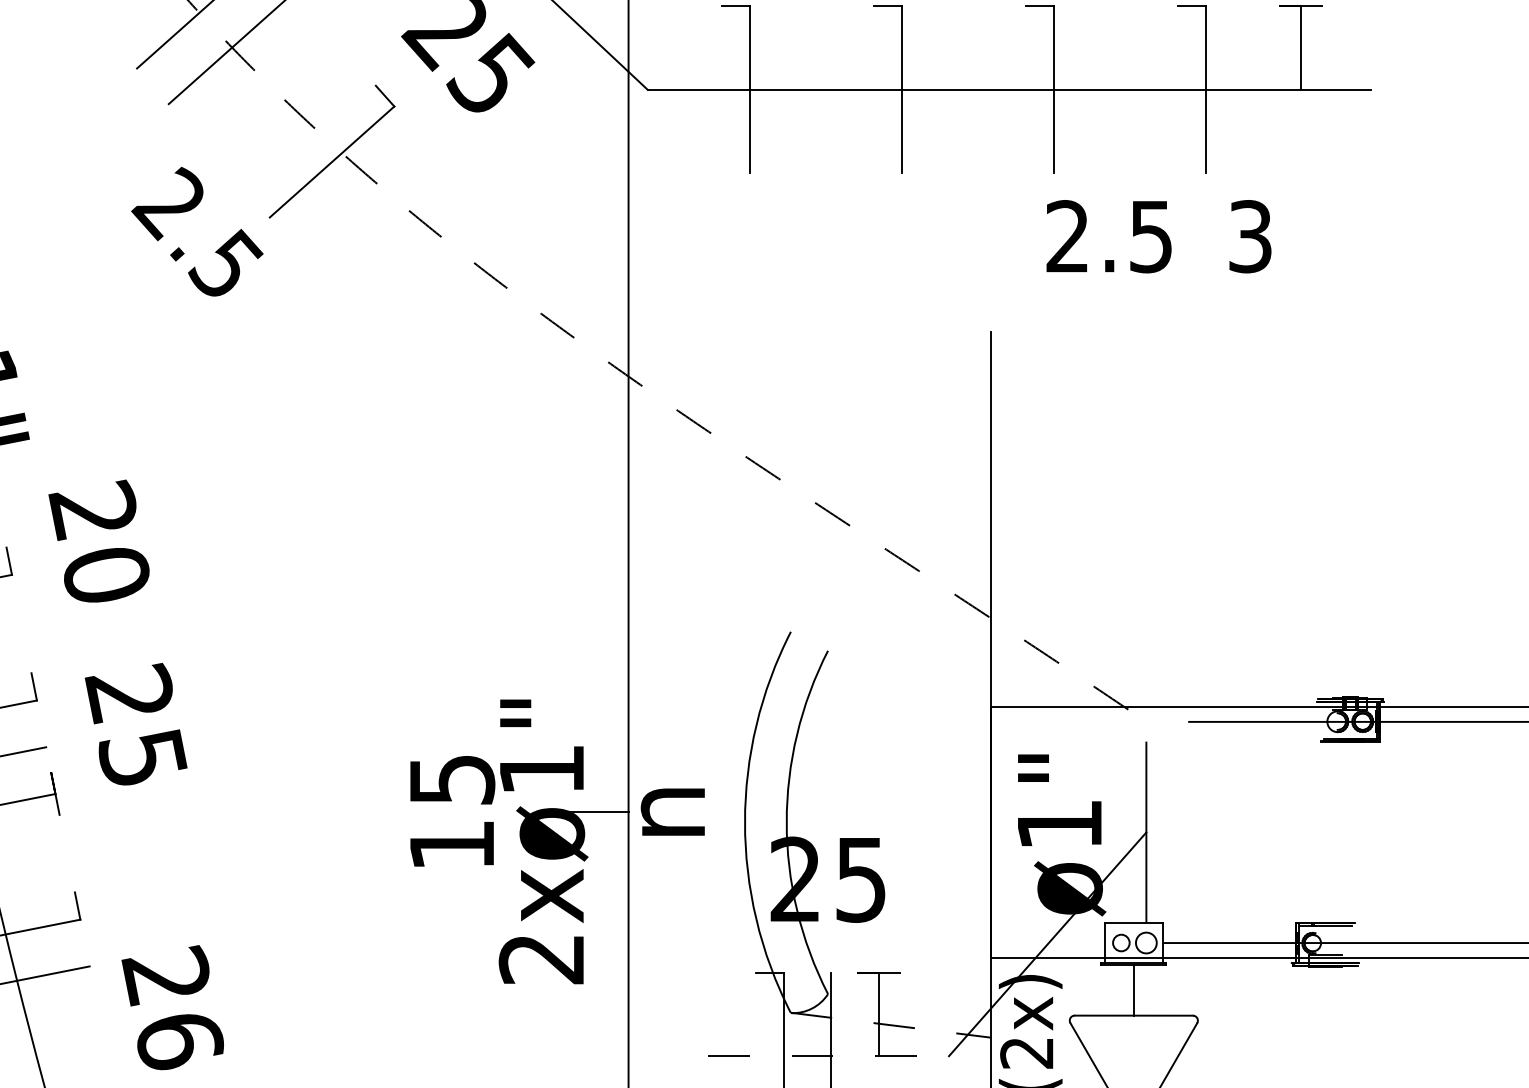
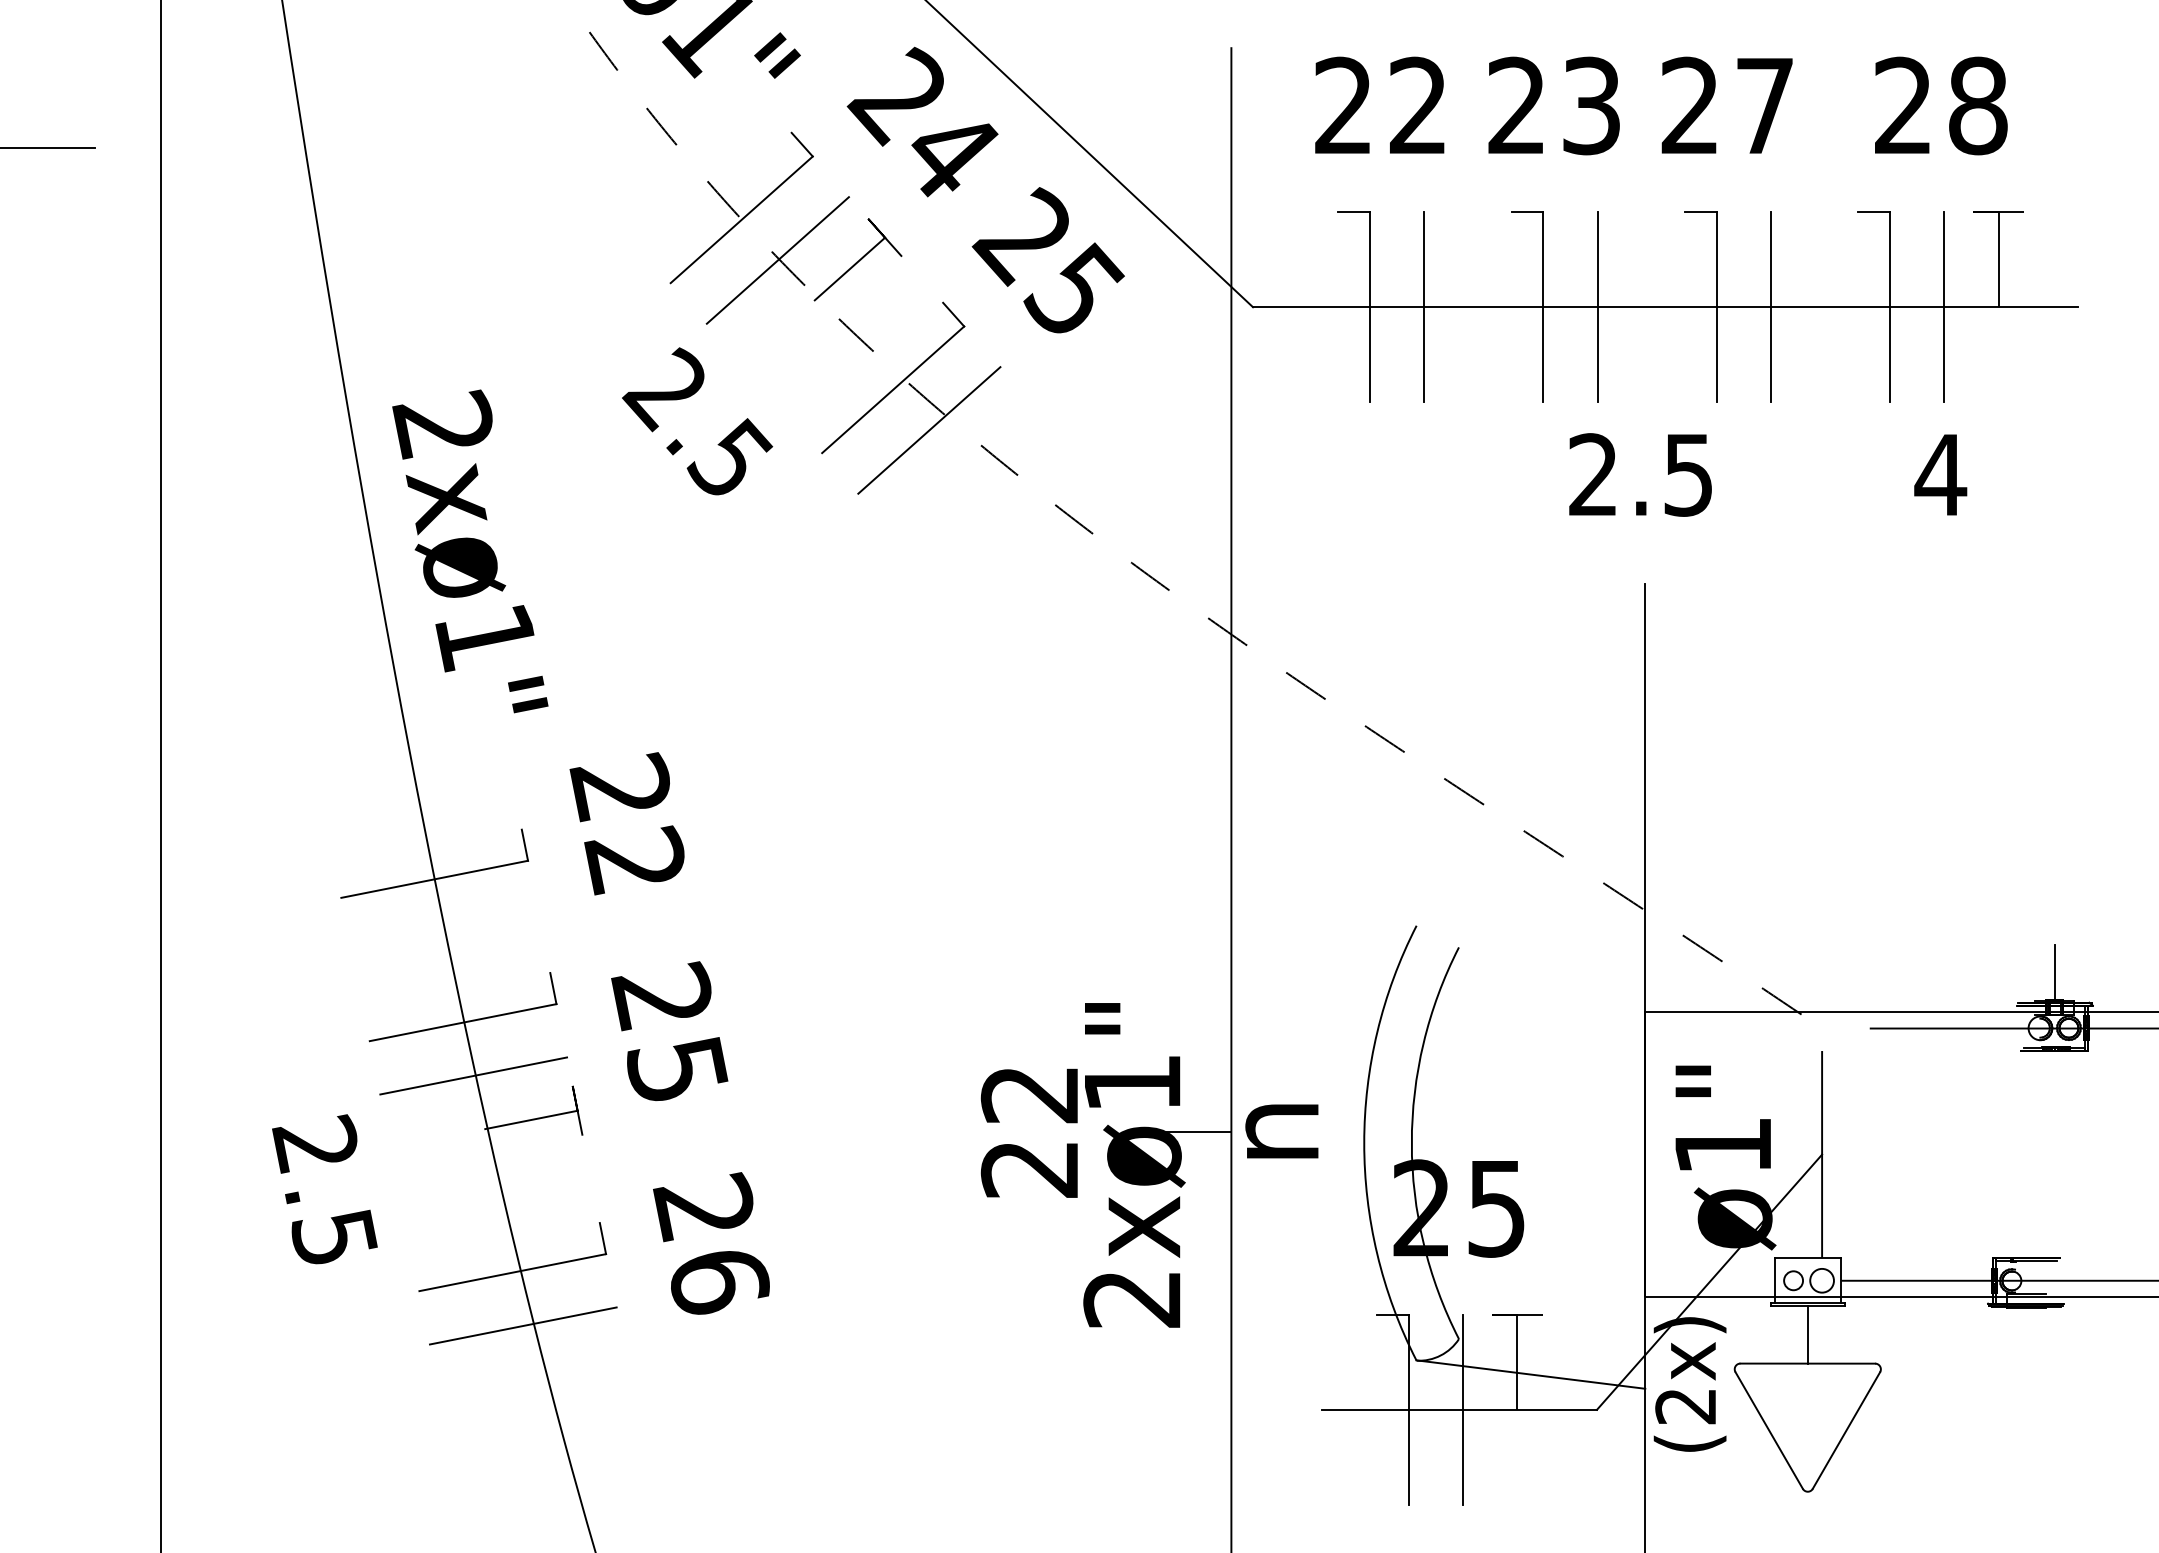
line: (301, 48) -> (858, 260), added
line: (797, 89) -> (1424, 307), added
line: (949, 89) -> (1597, 307), added
line: (1101, 89) -> (1770, 307), added
line: (1253, 89) -> (1944, 307), added
line: (363, 197) -> (929, 430), added
text: (197, 231) -> (697, 421), moved
text: (1109, 236) -> (1640, 474), moved
text: (1250, 236) -> (1940, 474), 3 -> 4
text: (105, 574) -> (634, 860), 20 -> 22
line: (1350, 673) -> (2054, 973), added
text: (451, 813) -> (1029, 1132), 15 -> 22
text: (172, 1007) -> (711, 1243), moved
line: (891, 1025) -> (1531, 1374), dashed -> solid
line: (829, 1055) -> (1460, 1409), dashed -> solid

